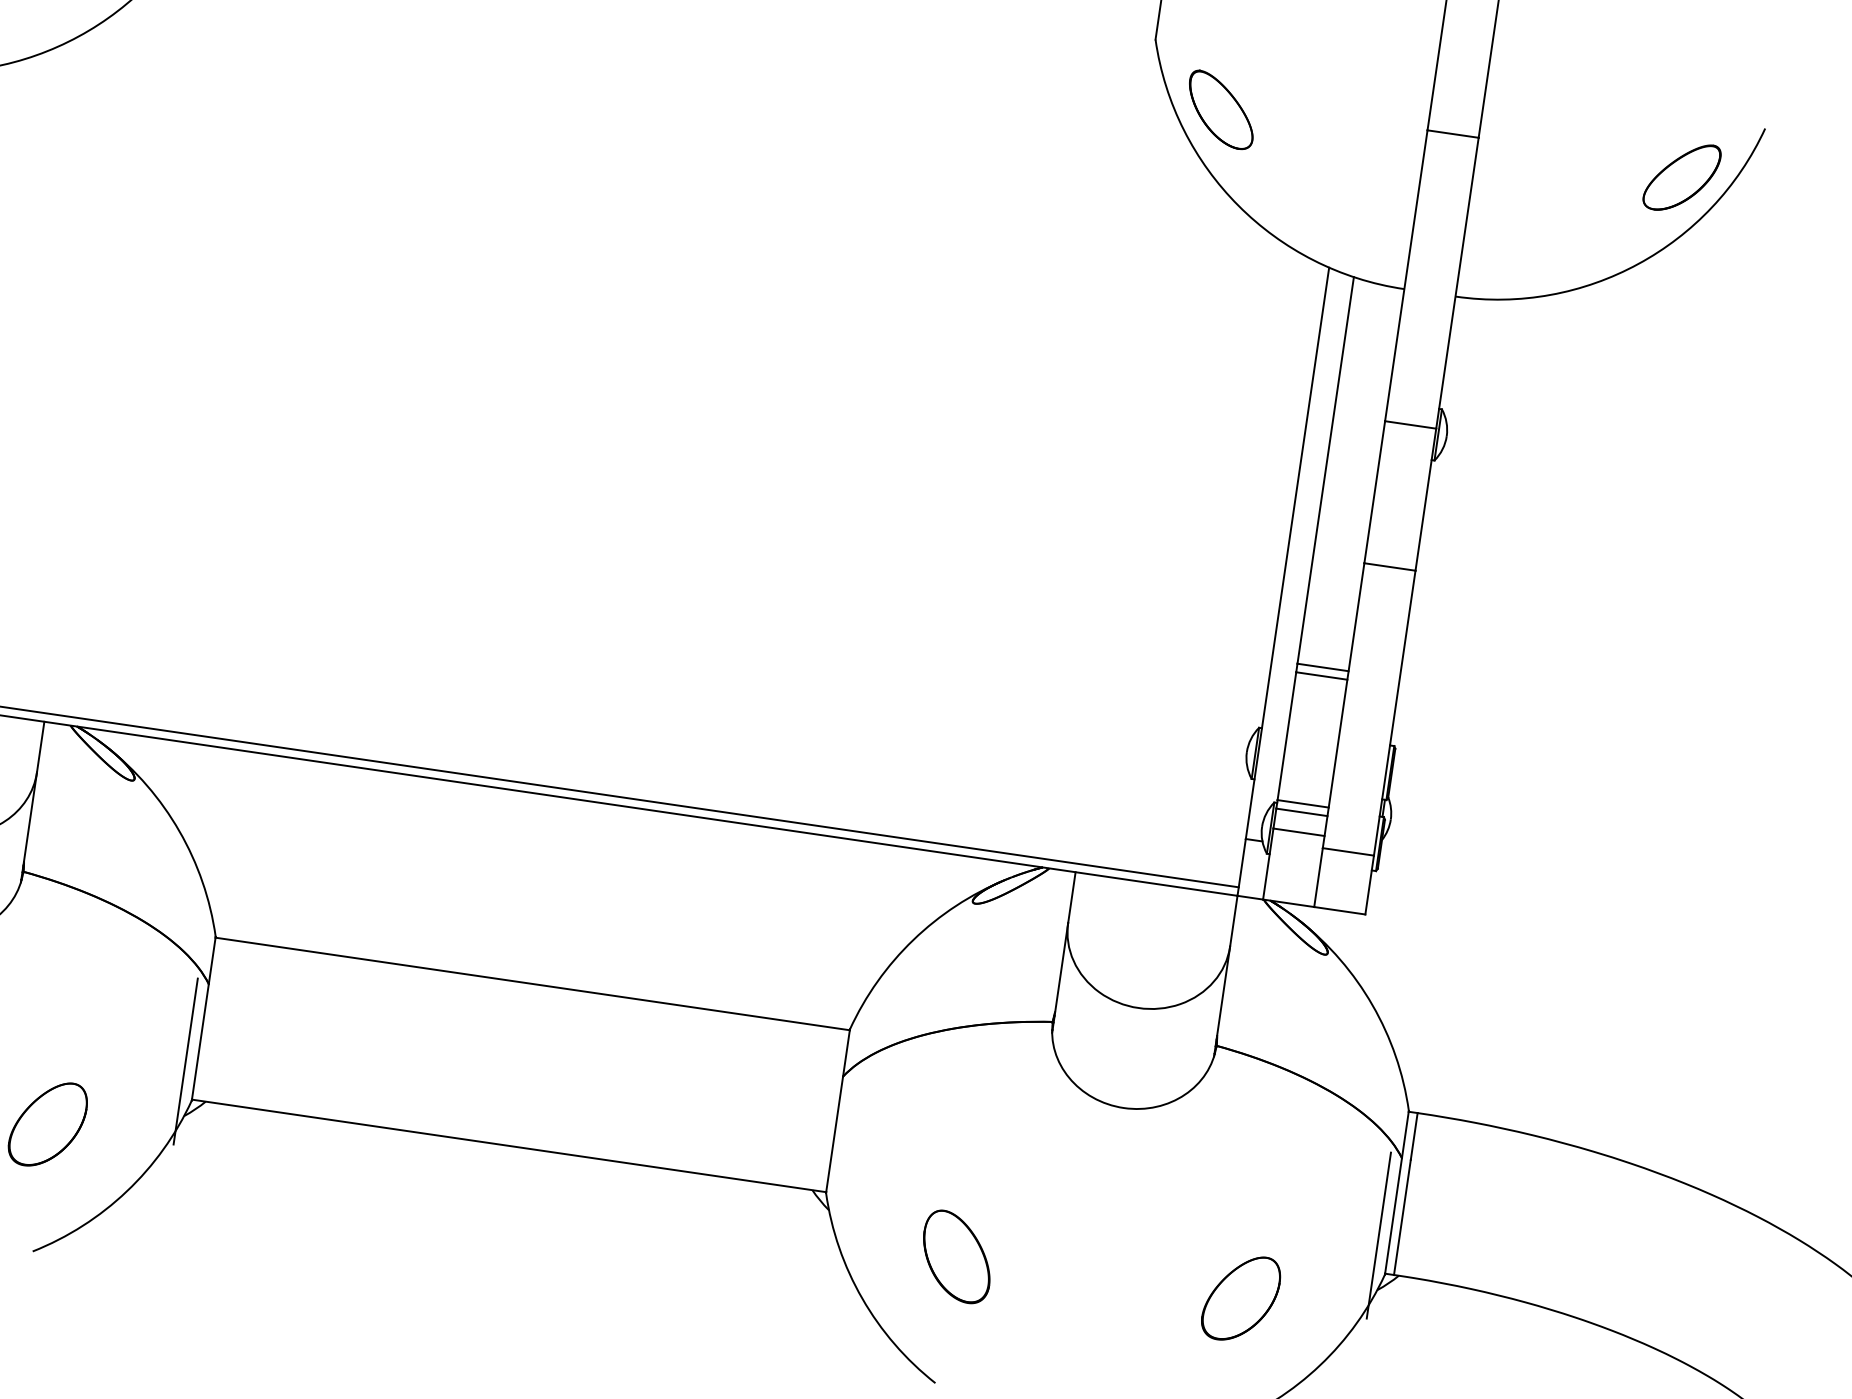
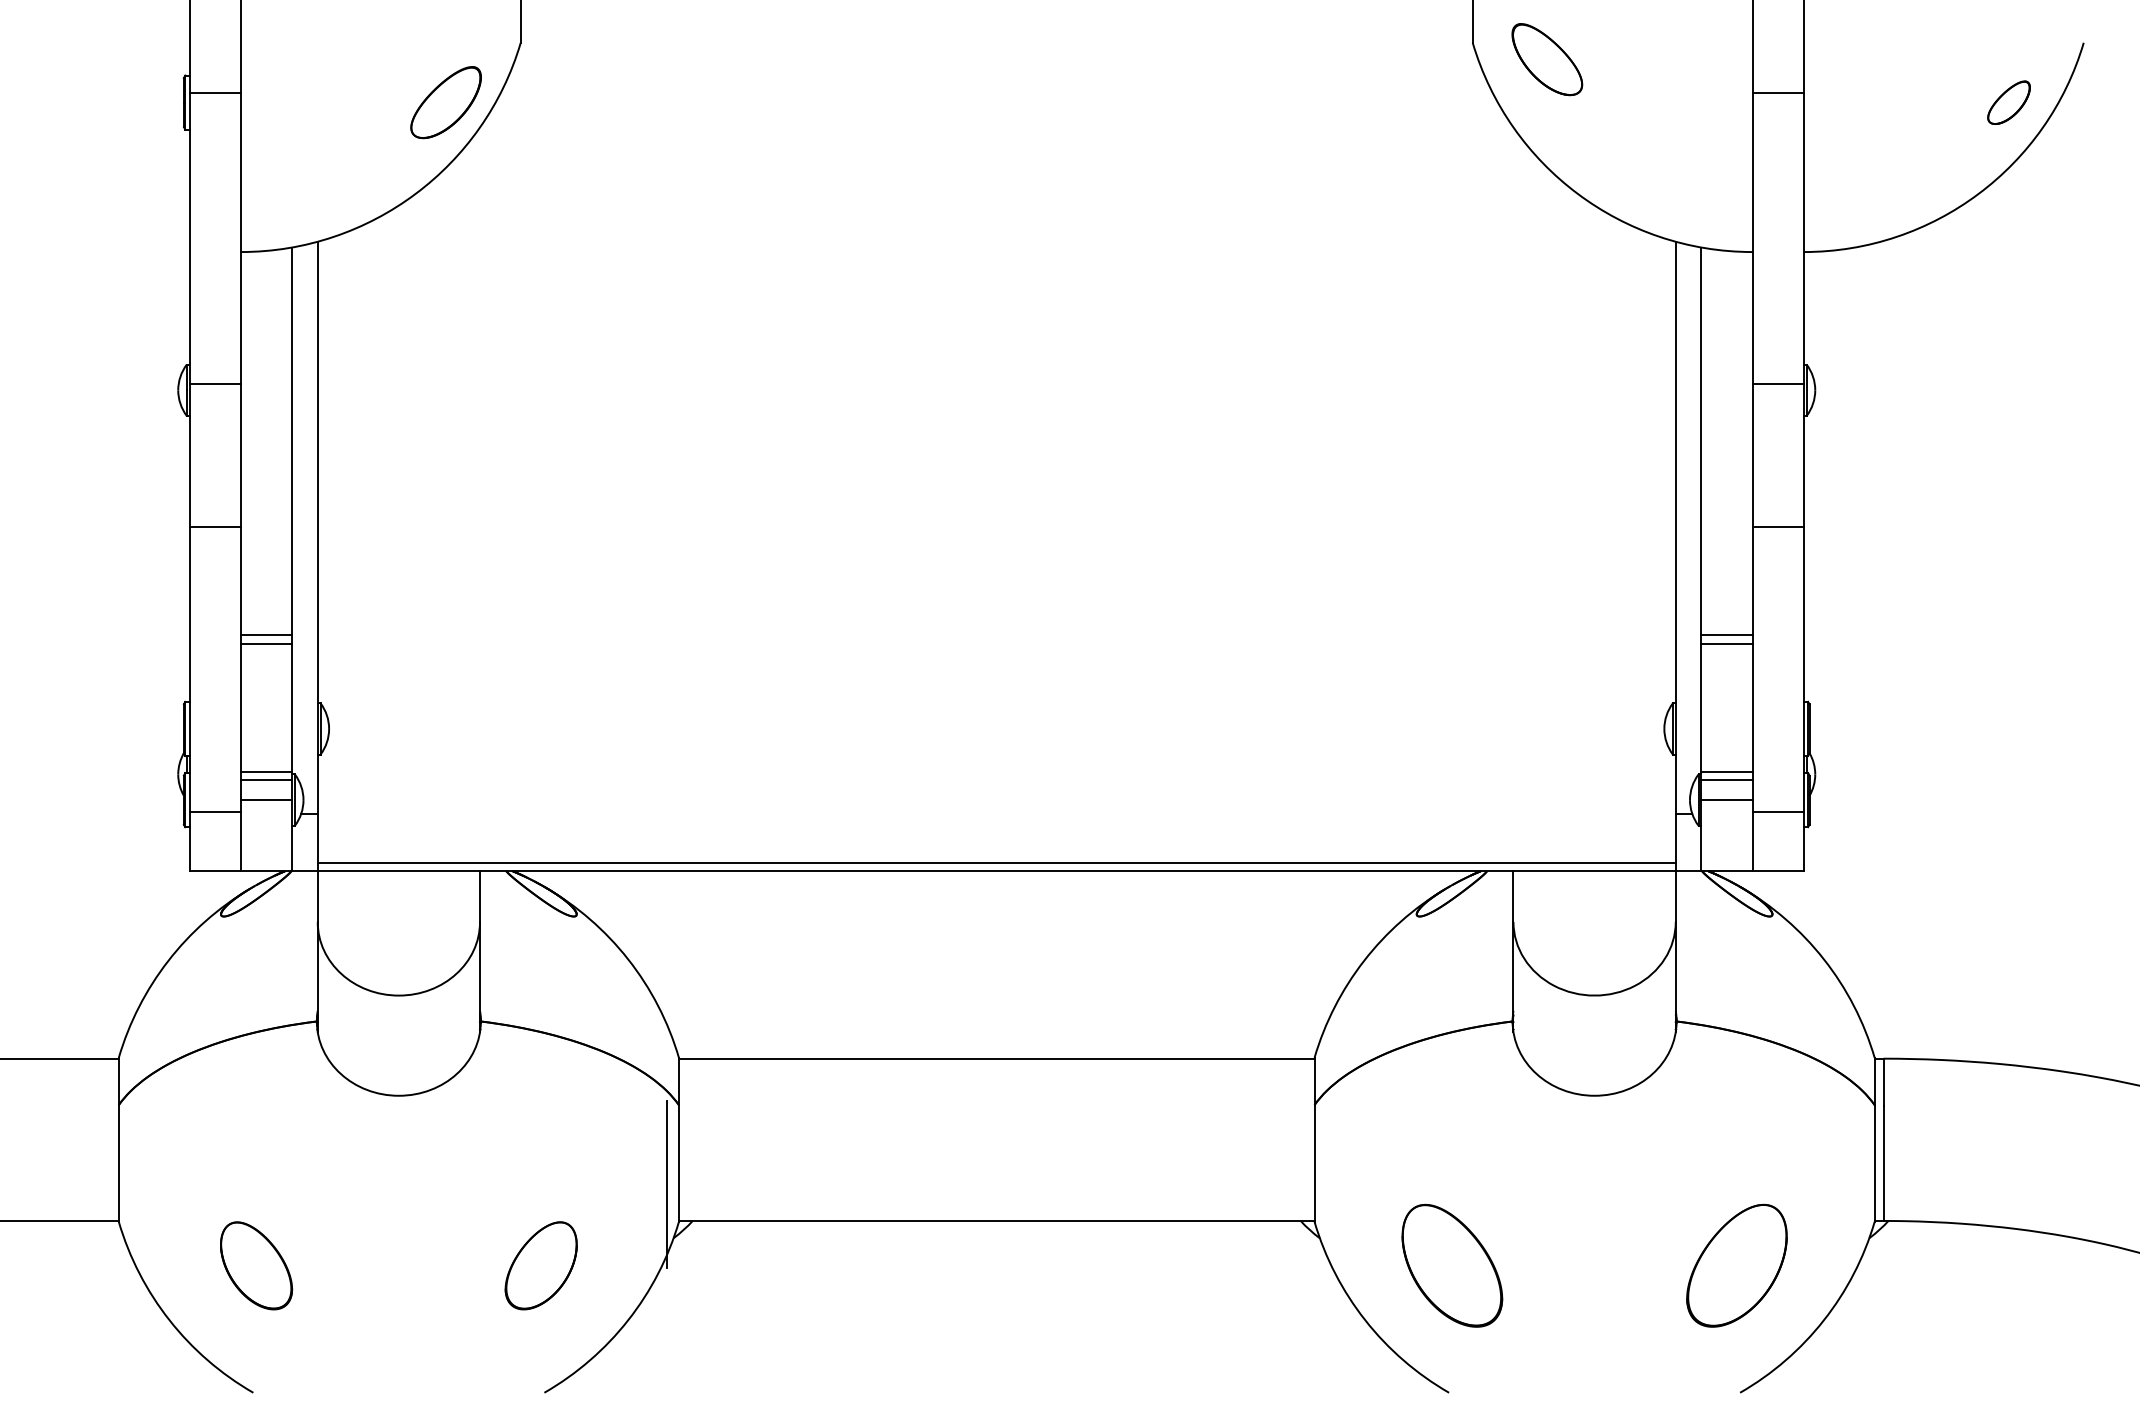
part: (1221, 110) -> (1547, 59), moved
part: (1681, 177) -> (2008, 102), size x0.6
line: (1379, 1235) -> (1863, 1184), removed
part: (956, 1256) -> (1451, 1265), size x1.4
part: (1240, 1298) -> (1736, 1265), size x1.4

